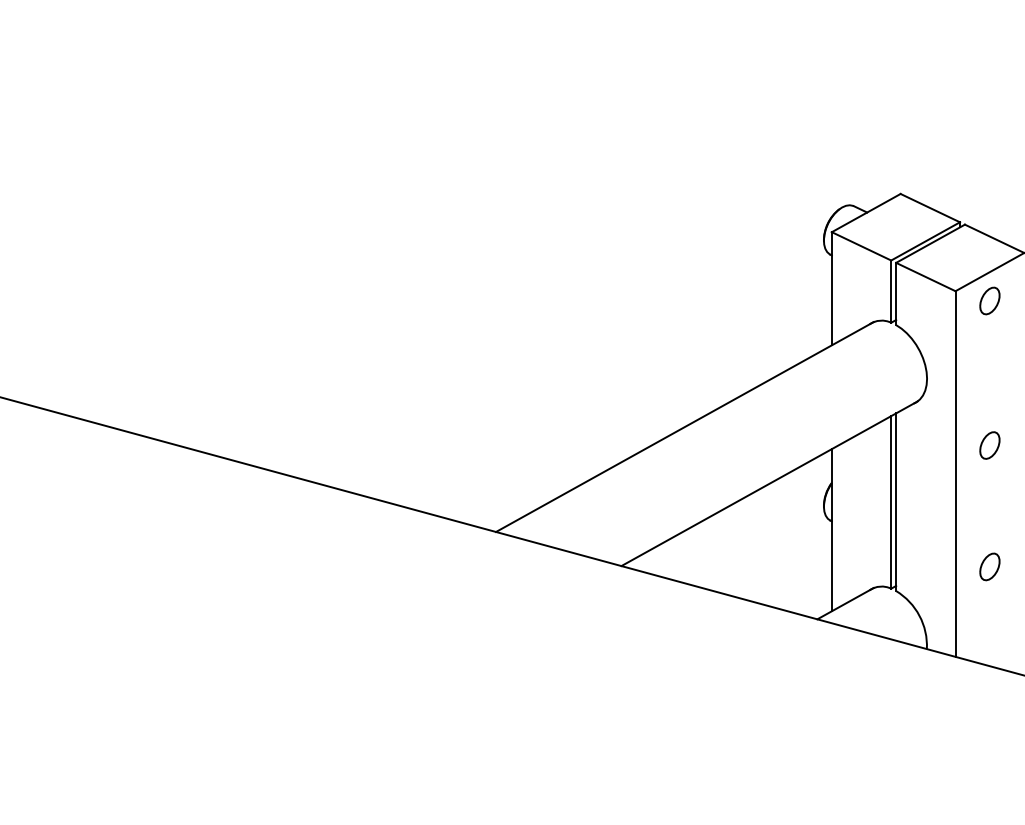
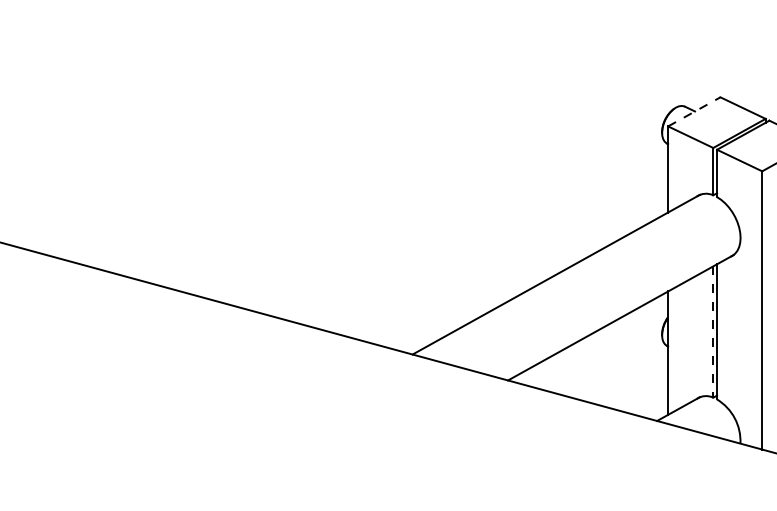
line: (866, 212) -> (694, 111), solid -> dashed
line: (891, 502) -> (713, 332), solid -> dashed

